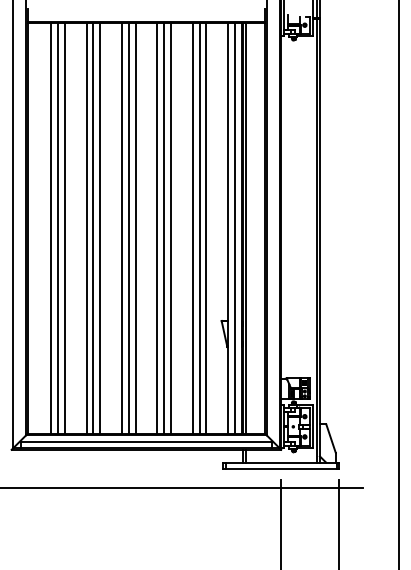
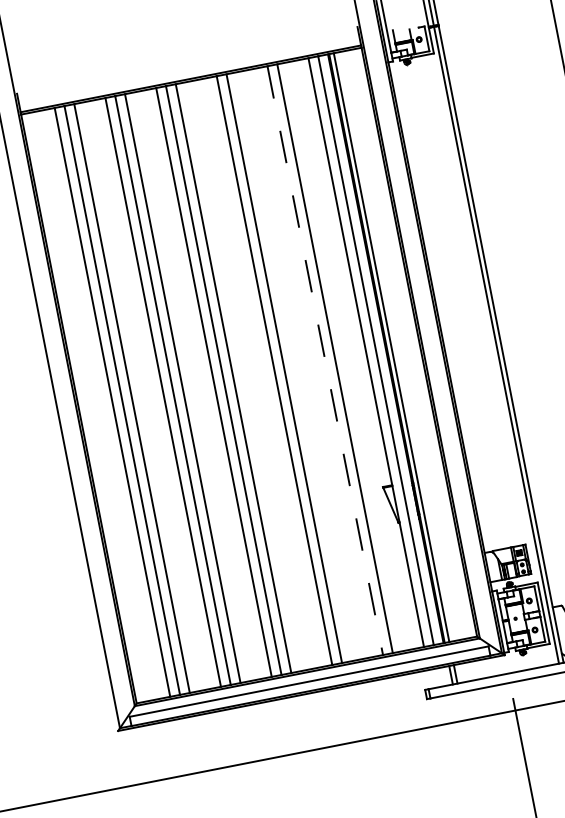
line: (157, 228) -> (265, 372), removed
line: (192, 228) -> (315, 362), removed
line: (199, 228) -> (325, 360), solid -> dashed

